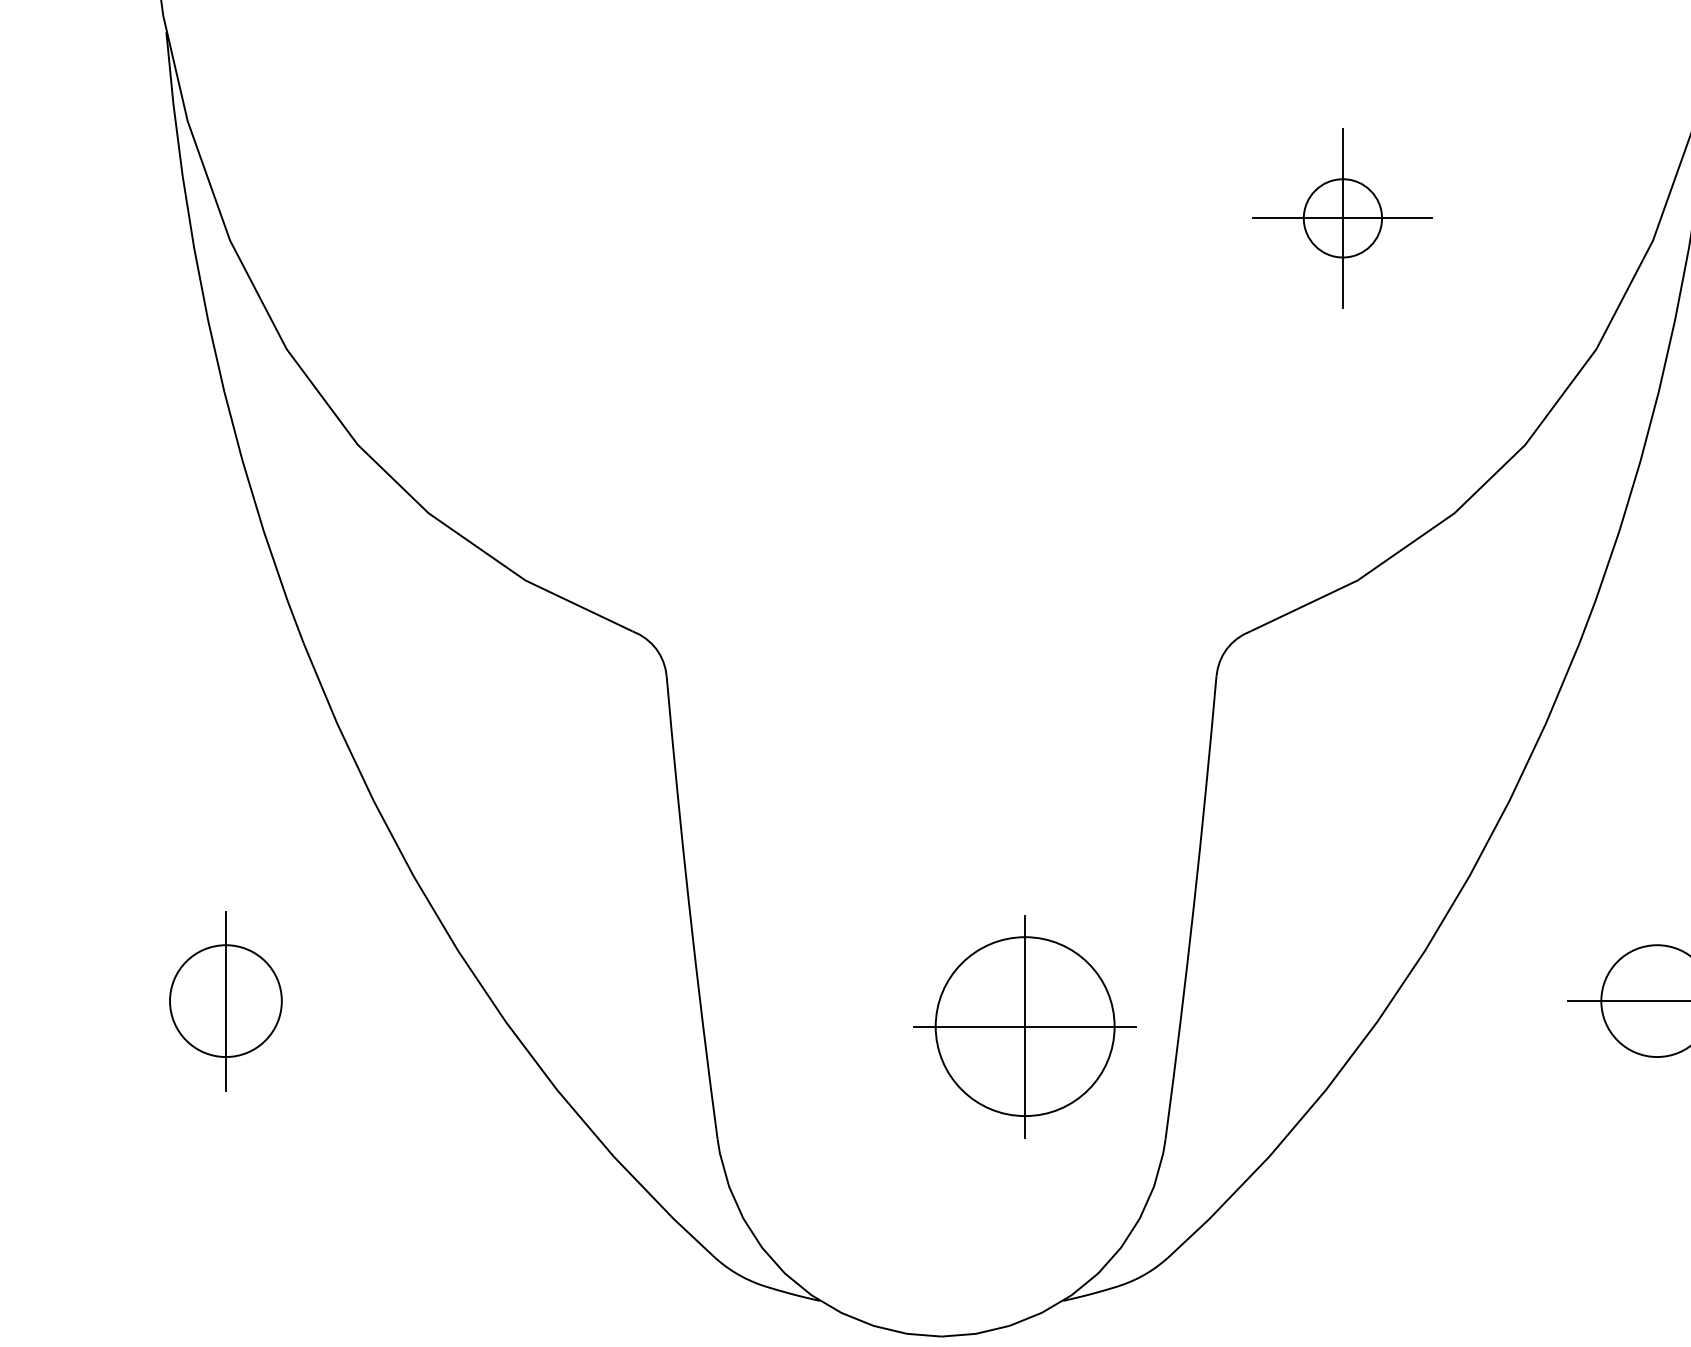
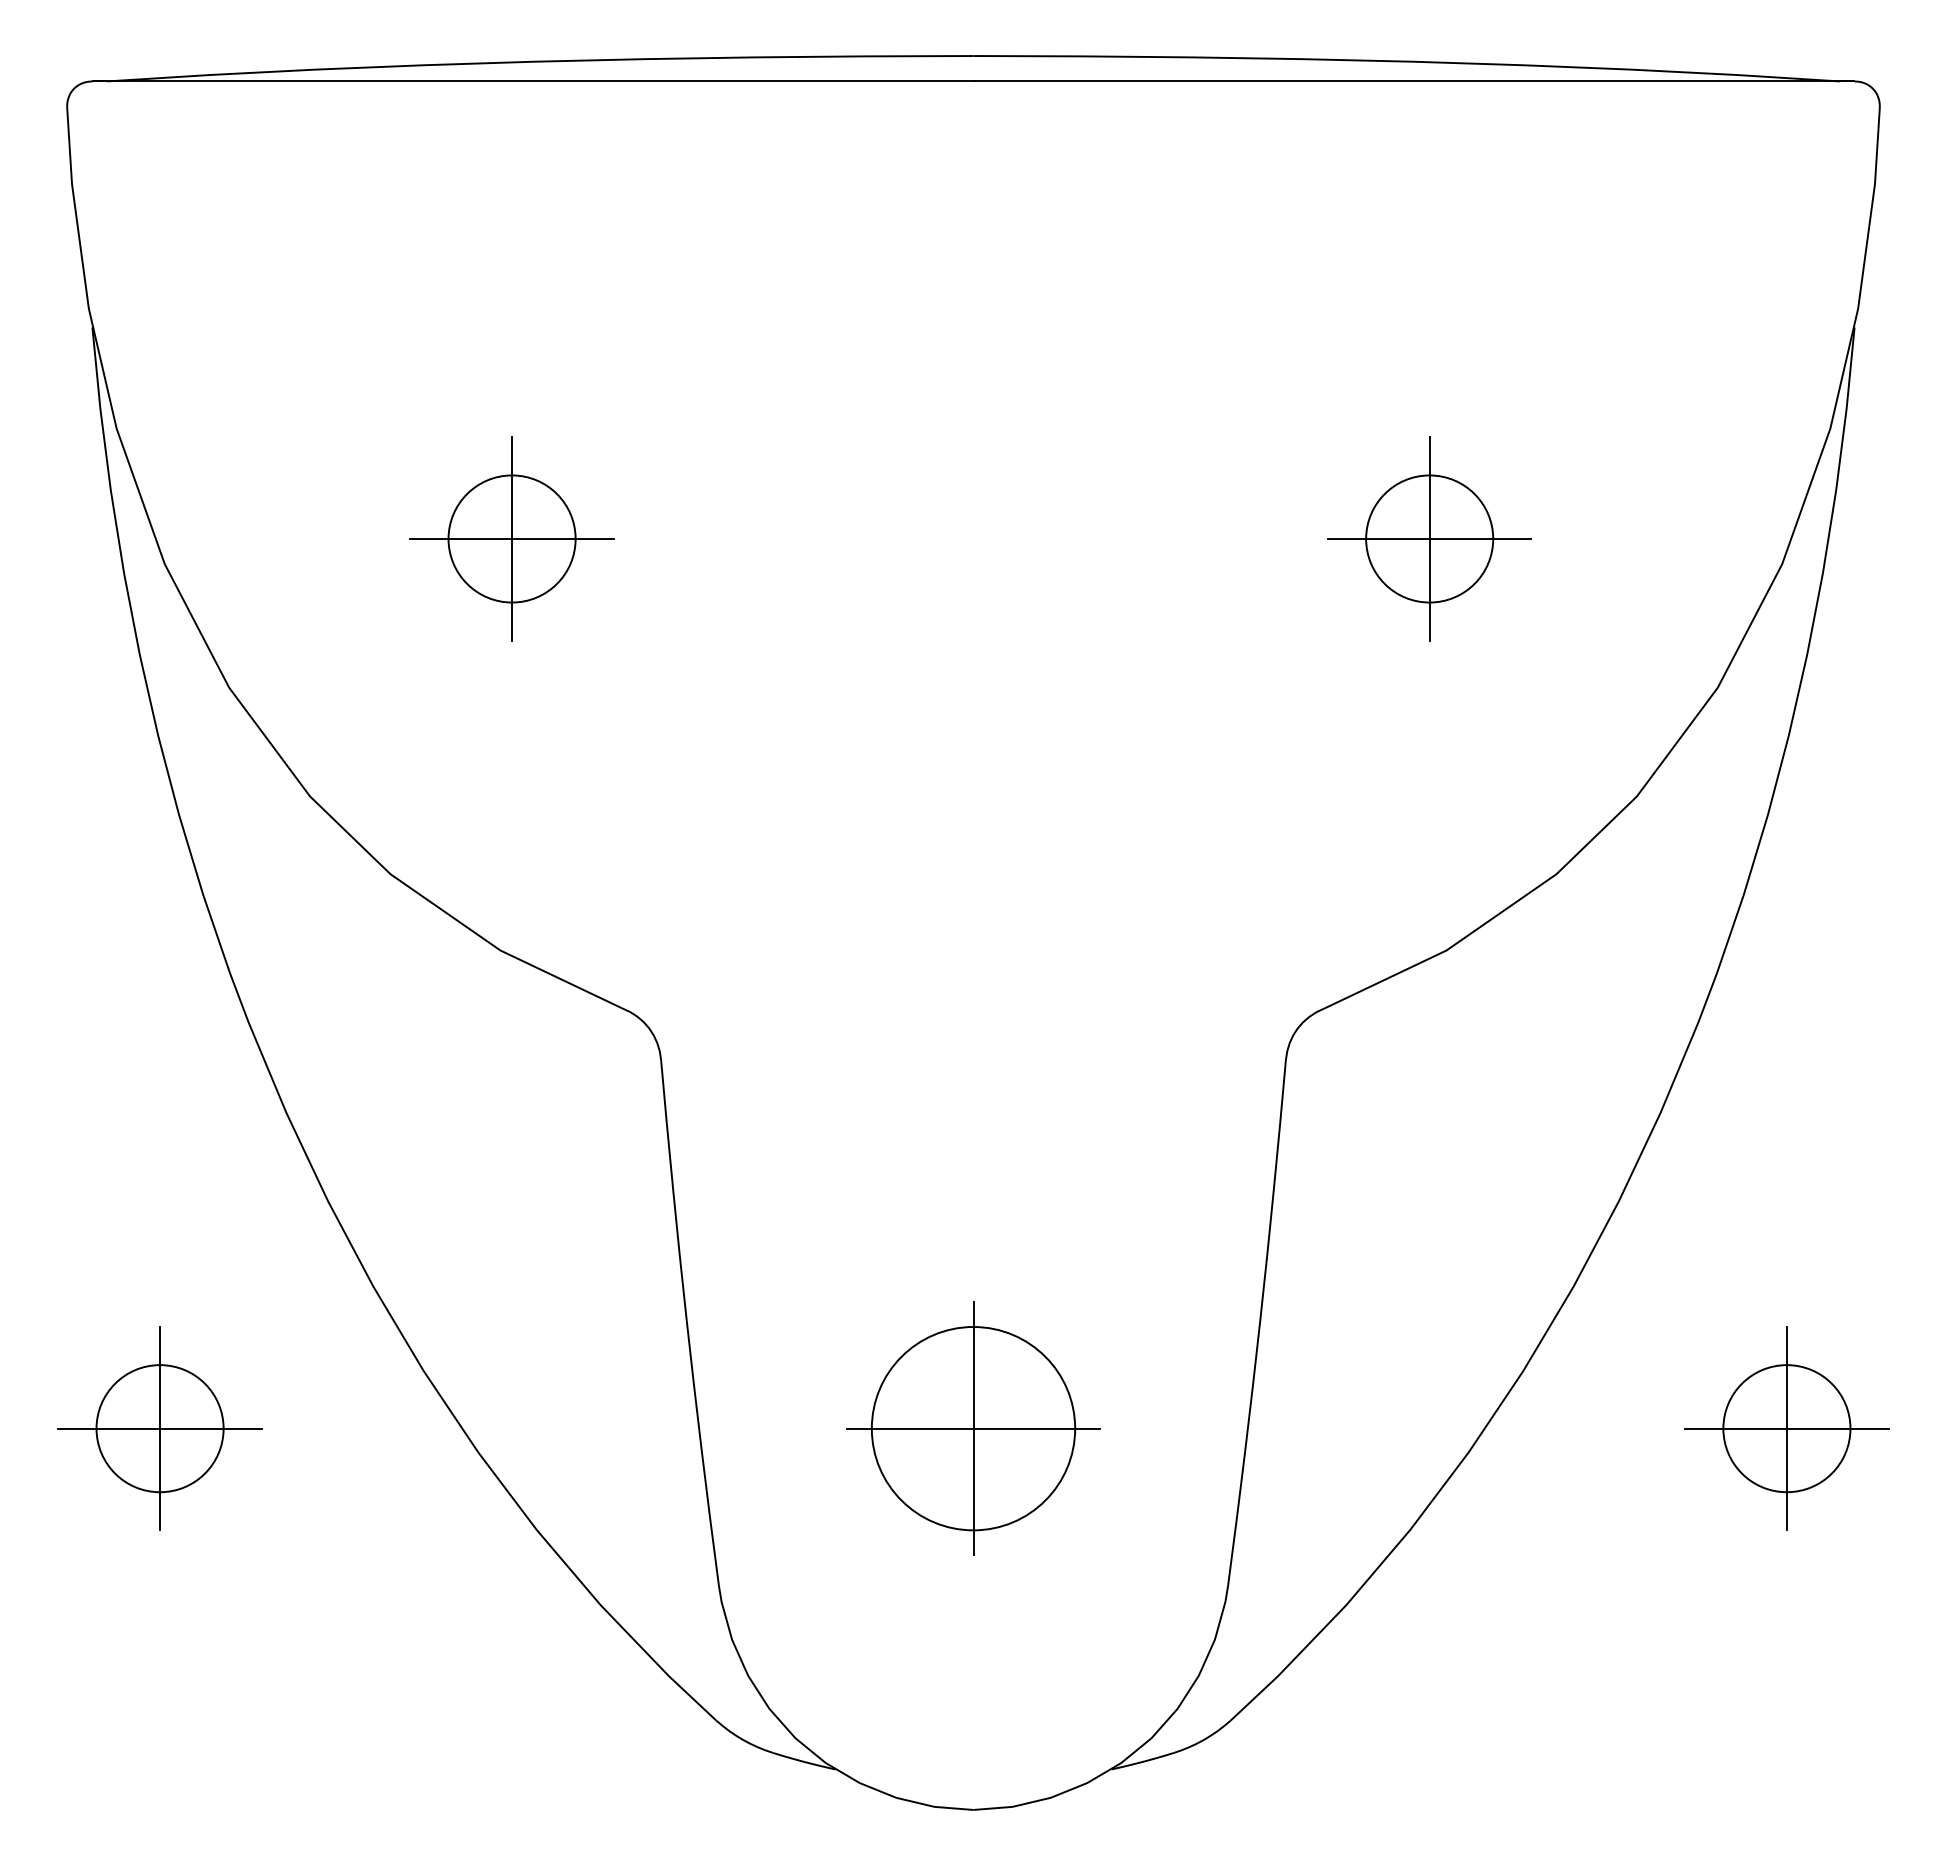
part: (535, 217) -> (511, 538), added
circle: (1342, 217) -> (1429, 538), size x1.43
line: (225, 1000) -> (159, 1428), added
line: (1656, 1000) -> (1786, 1428), added
part: (1025, 1026) -> (973, 1428), moved

